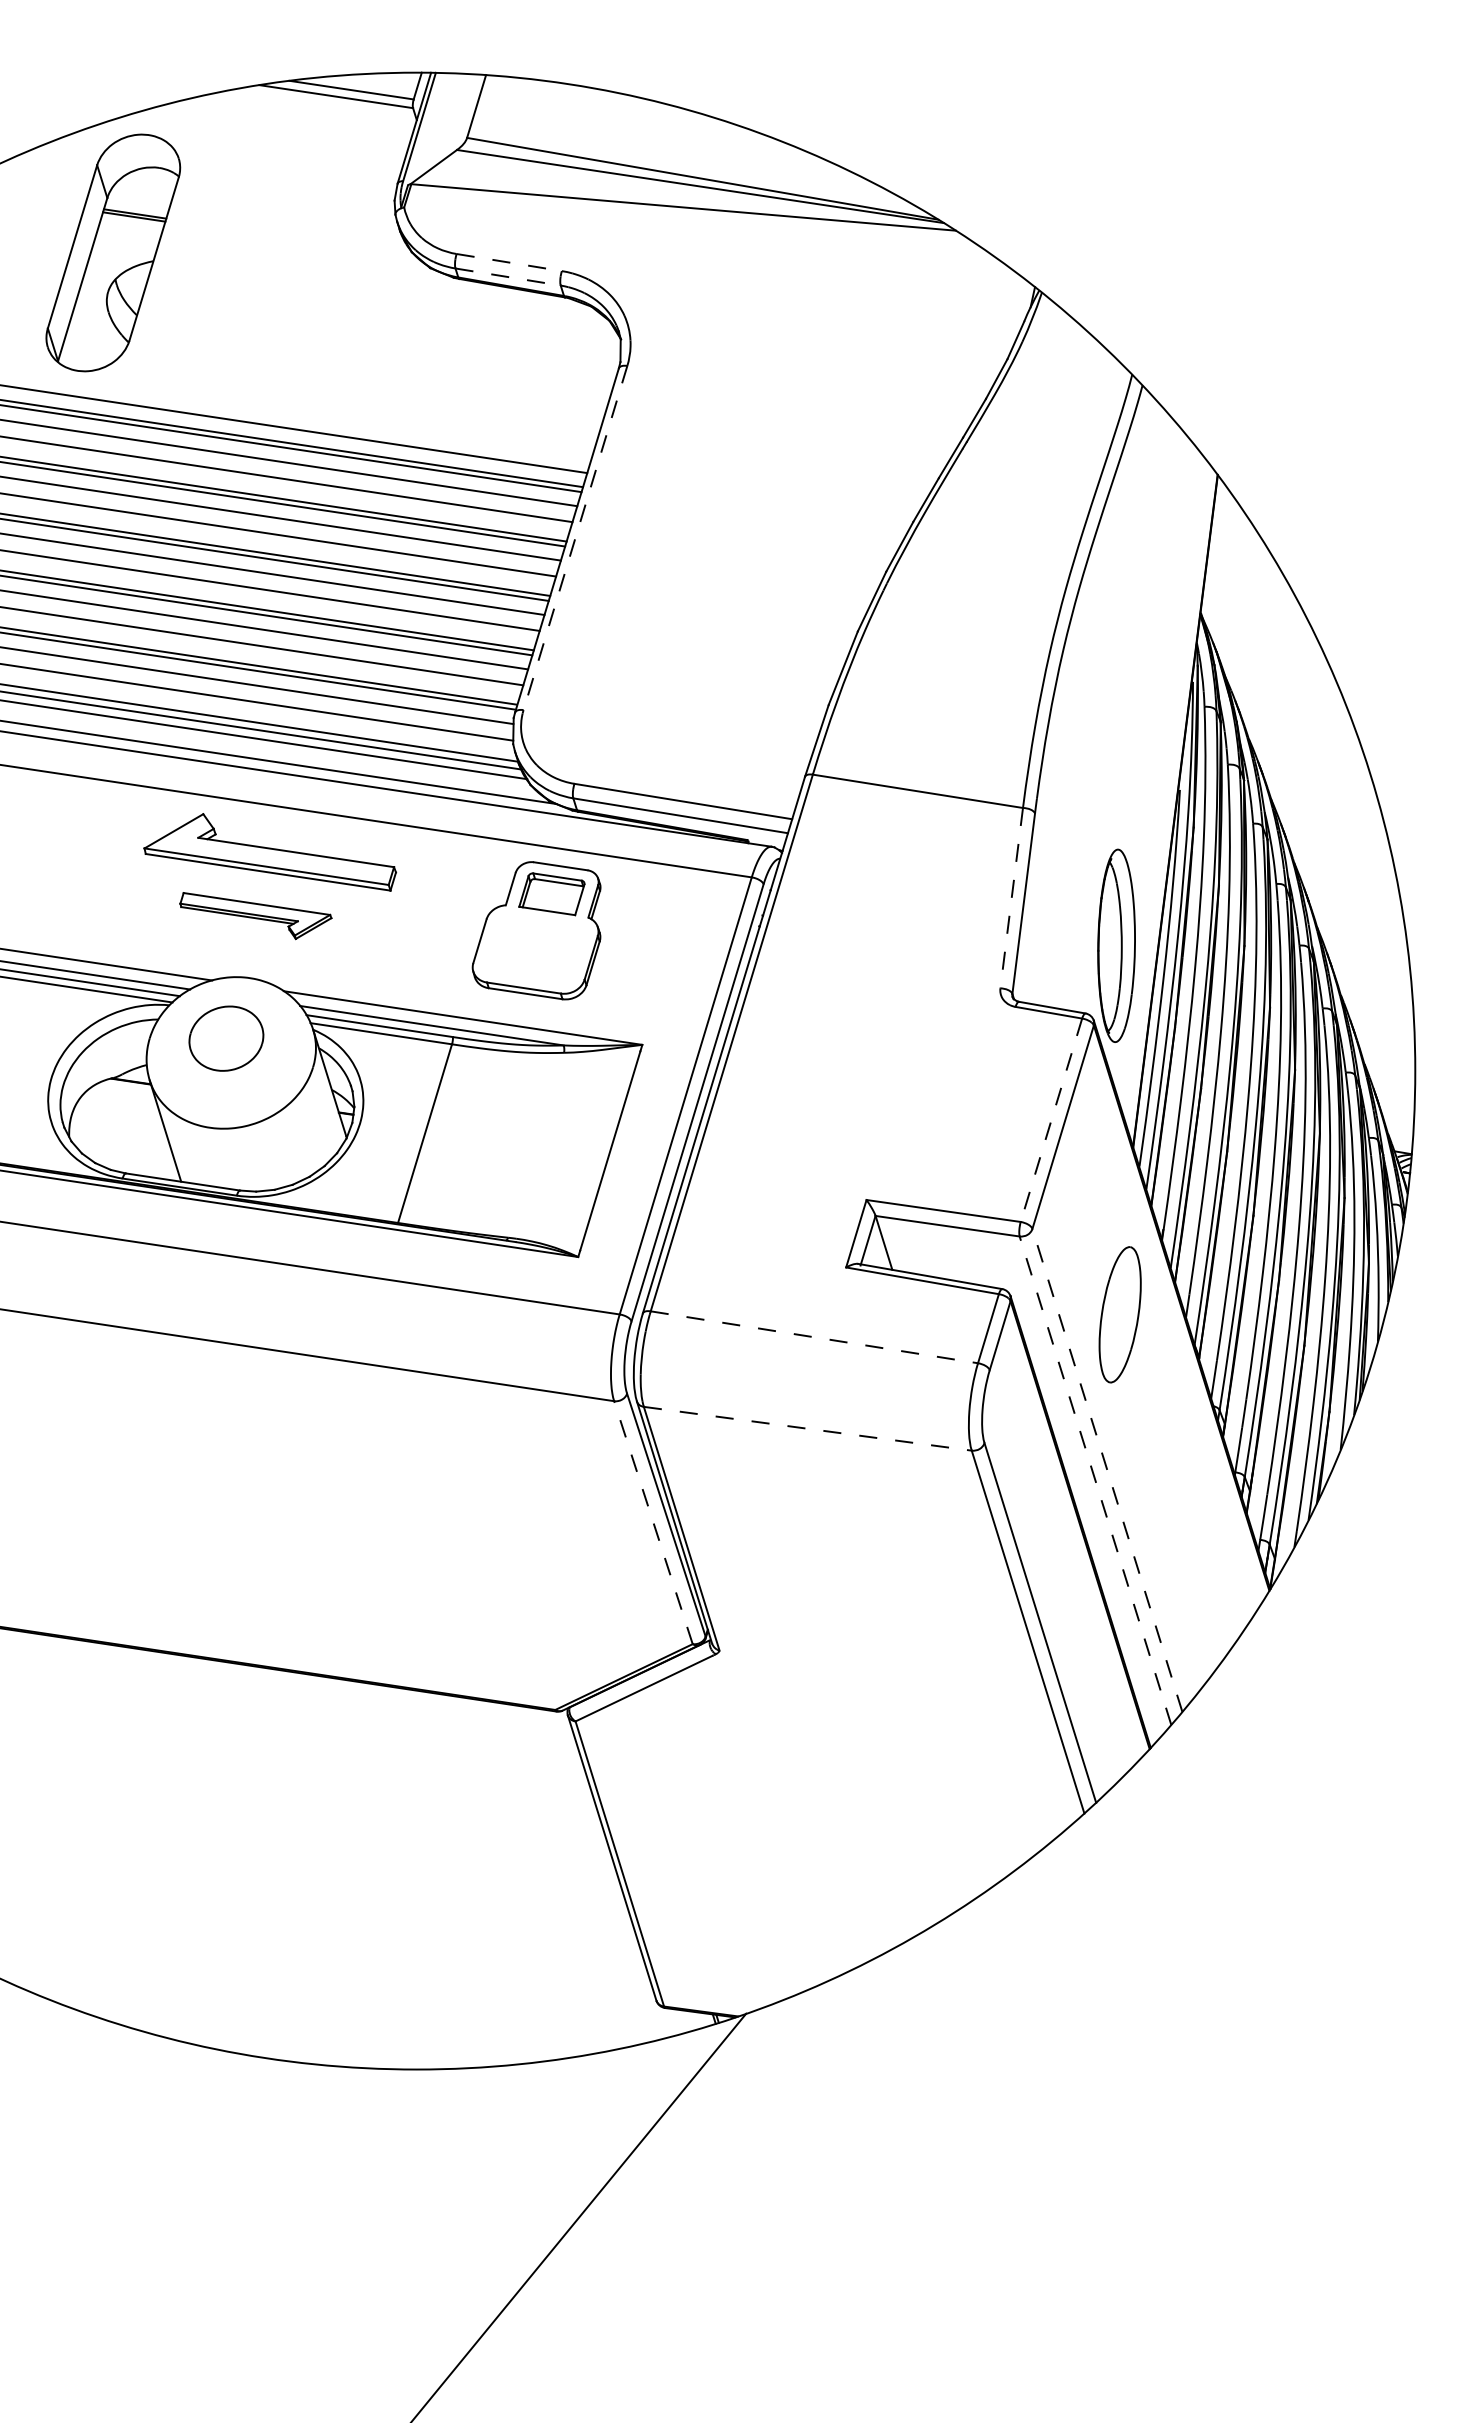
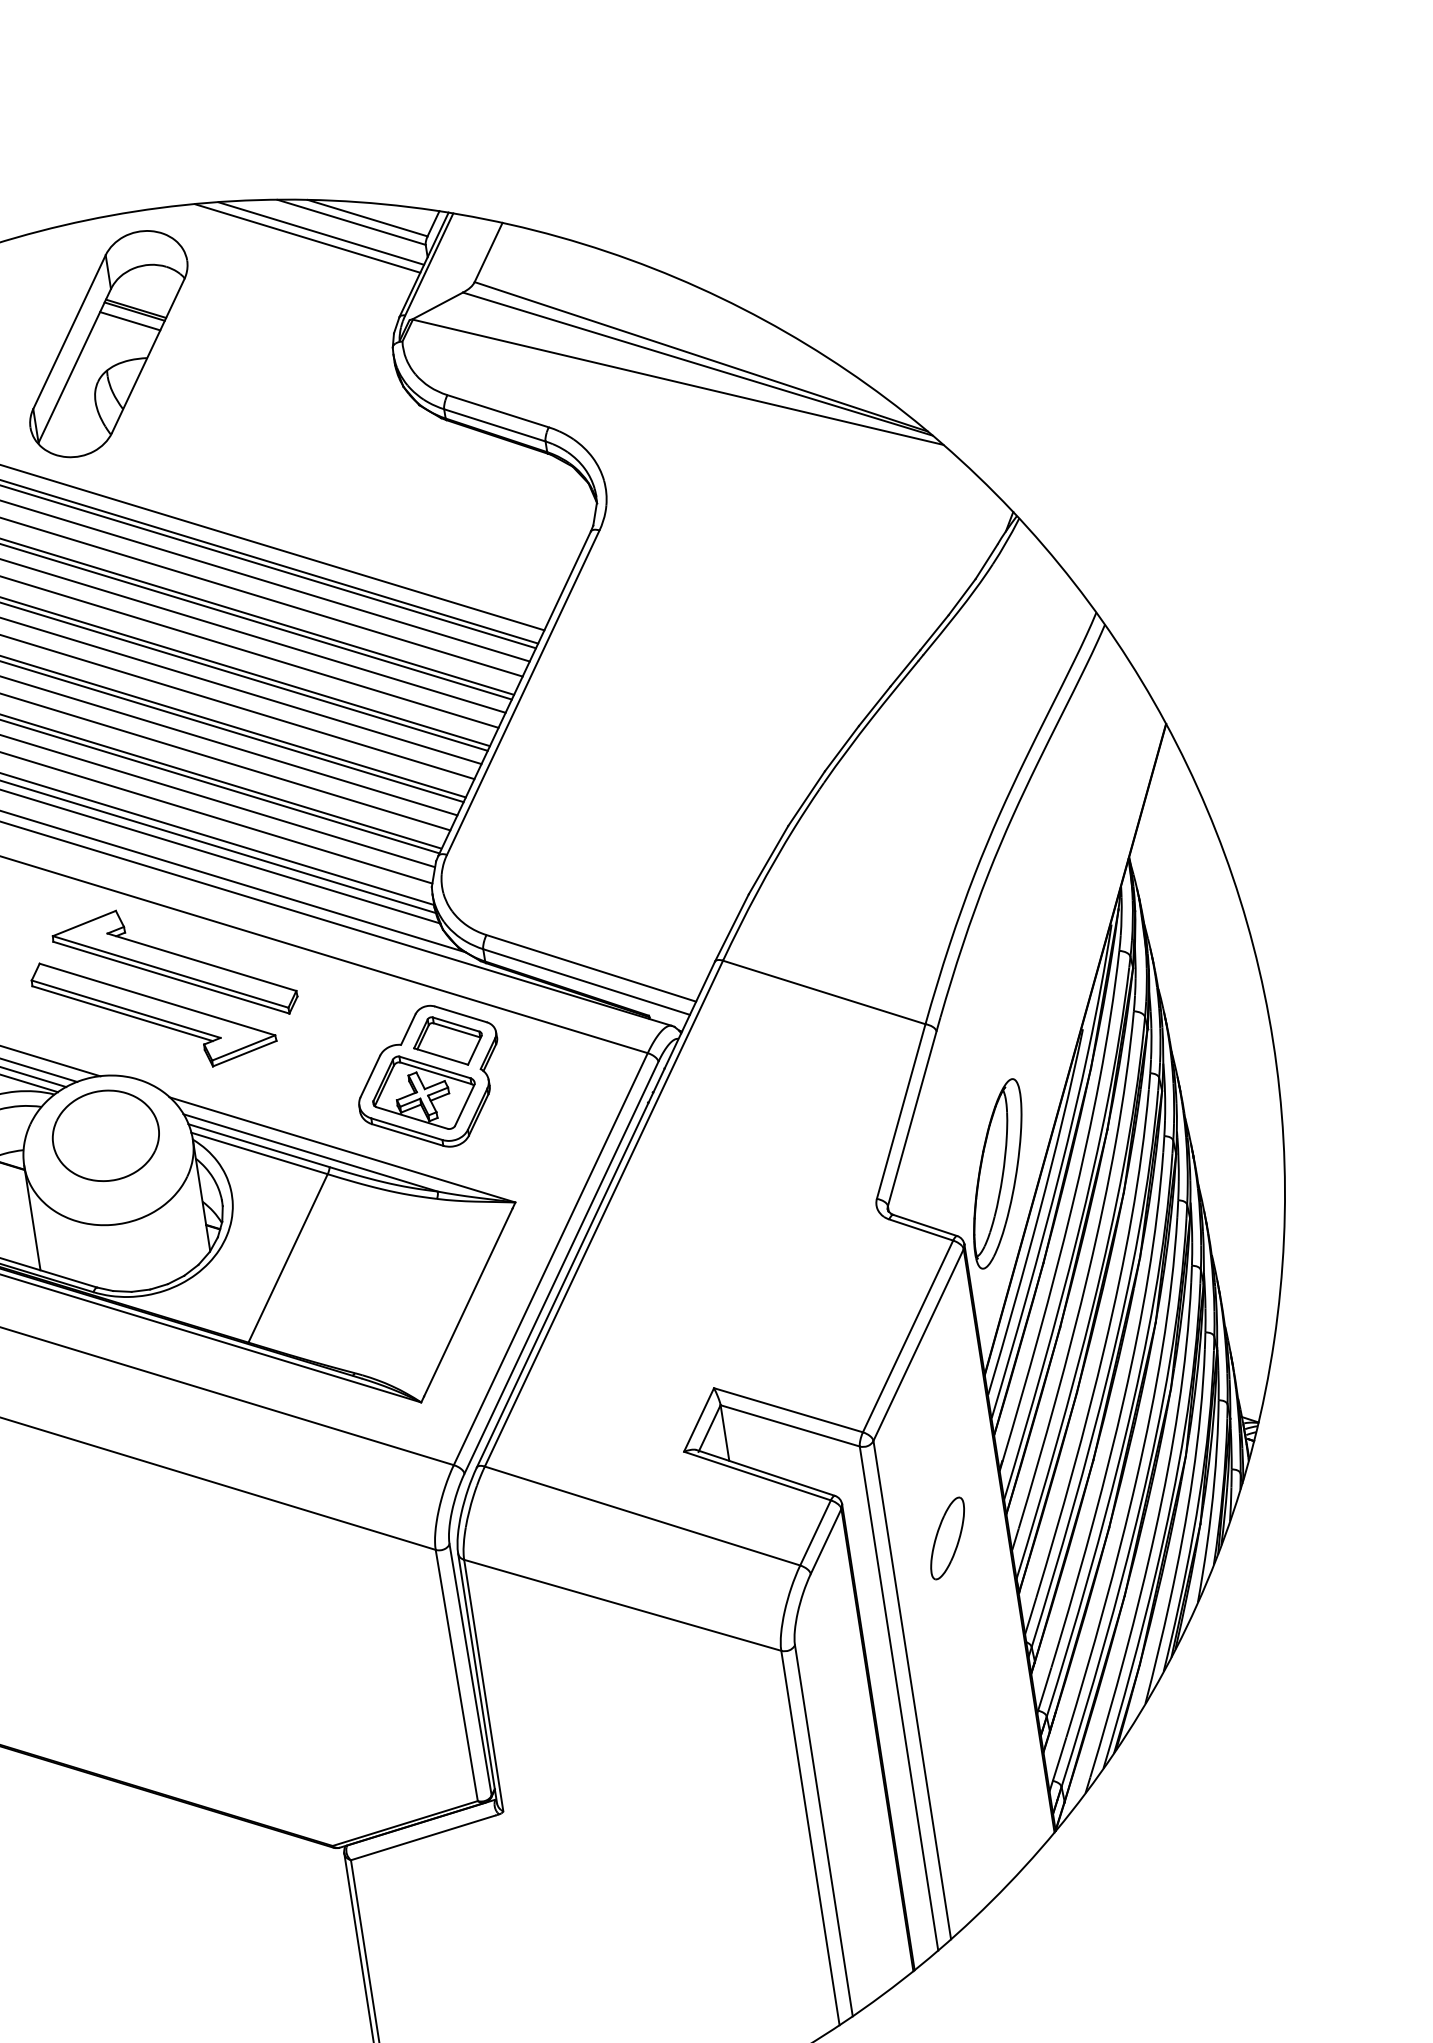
line: (307, 112) -> (320, 233), added
line: (294, 118) -> (307, 237), added
line: (130, 226) -> (129, 320), added
line: (509, 262) -> (498, 411), dashed -> solid
line: (508, 277) -> (495, 425), dashed -> solid
line: (575, 538) -> (523, 693), dashed -> solid
line: (1011, 898) -> (900, 1111), dashed -> solid
part: (255, 915) -> (152, 1018), size x1.67
part: (535, 949) -> (423, 1092), added
part: (226, 1038) -> (106, 1135), size x1.43
line: (1051, 1120) -> (908, 1336), dashed -> solid
part: (1120, 1314) -> (947, 1538), size x0.62
line: (814, 1337) -> (642, 1516), dashed -> solid
line: (808, 1428) -> (623, 1605), dashed -> solid
line: (1107, 1470) -> (912, 1690), dashed -> solid
line: (1095, 1480) -> (899, 1698), dashed -> solid
line: (653, 1522) -> (456, 1675), dashed -> solid

